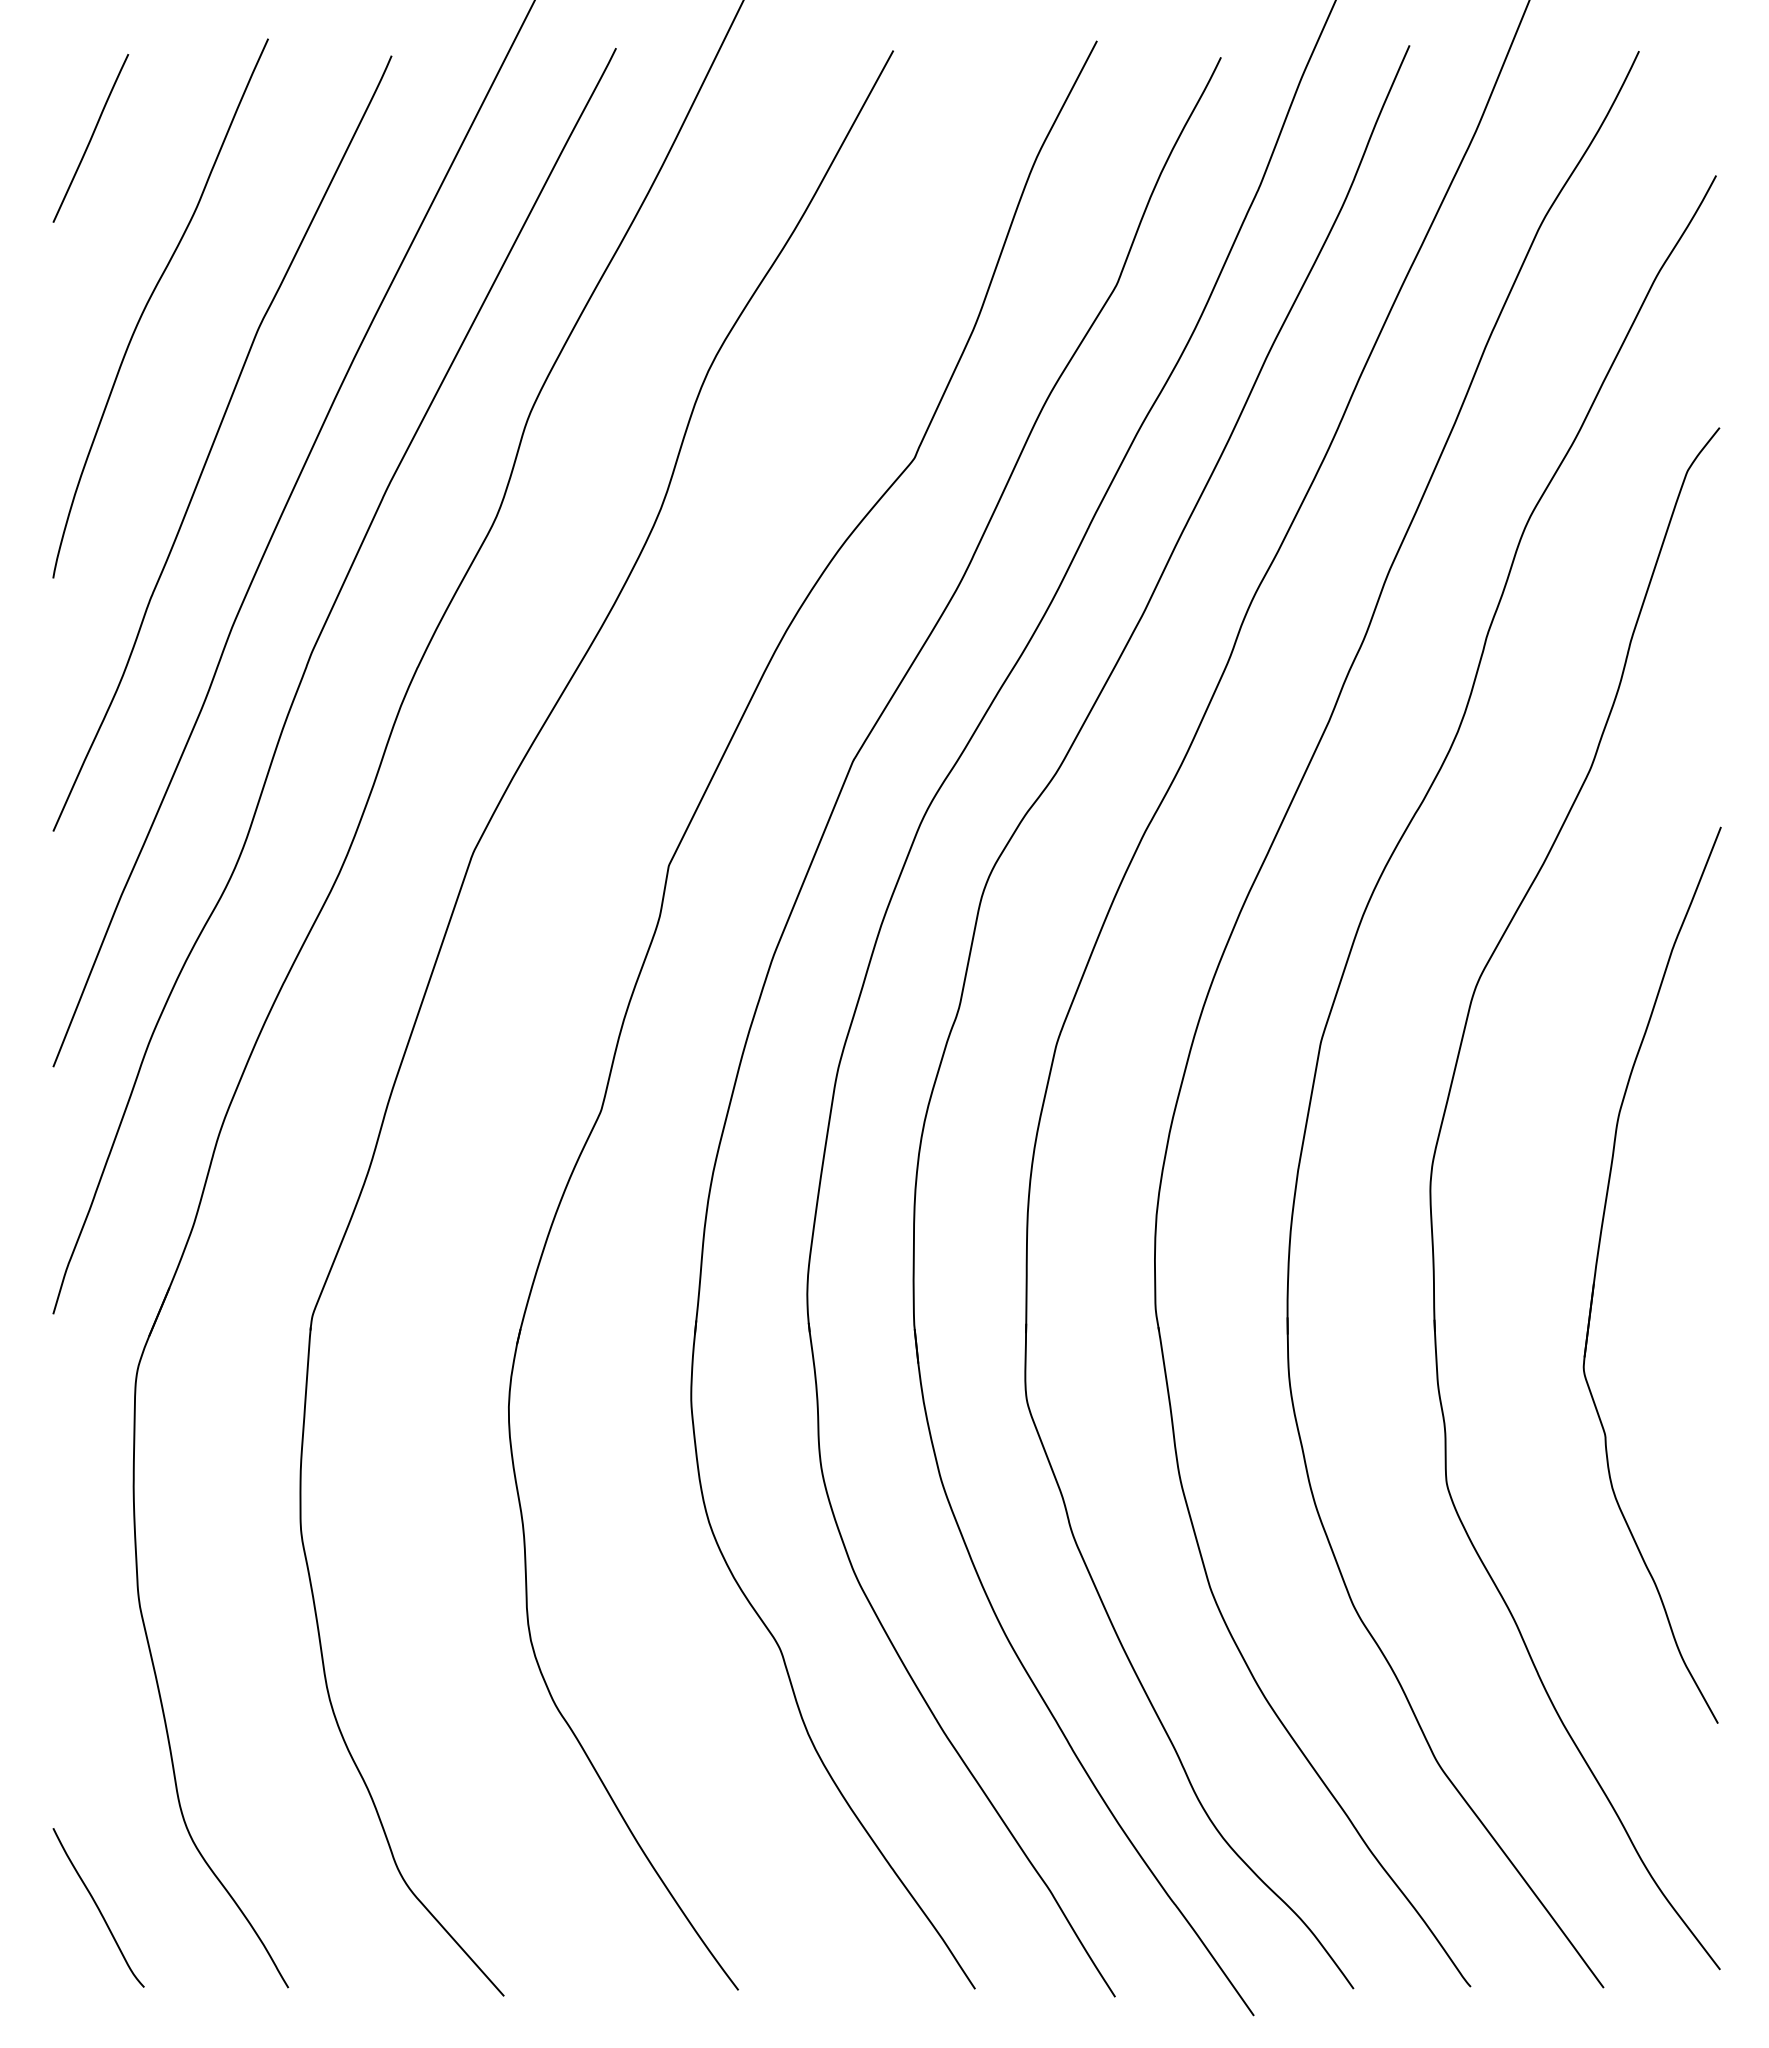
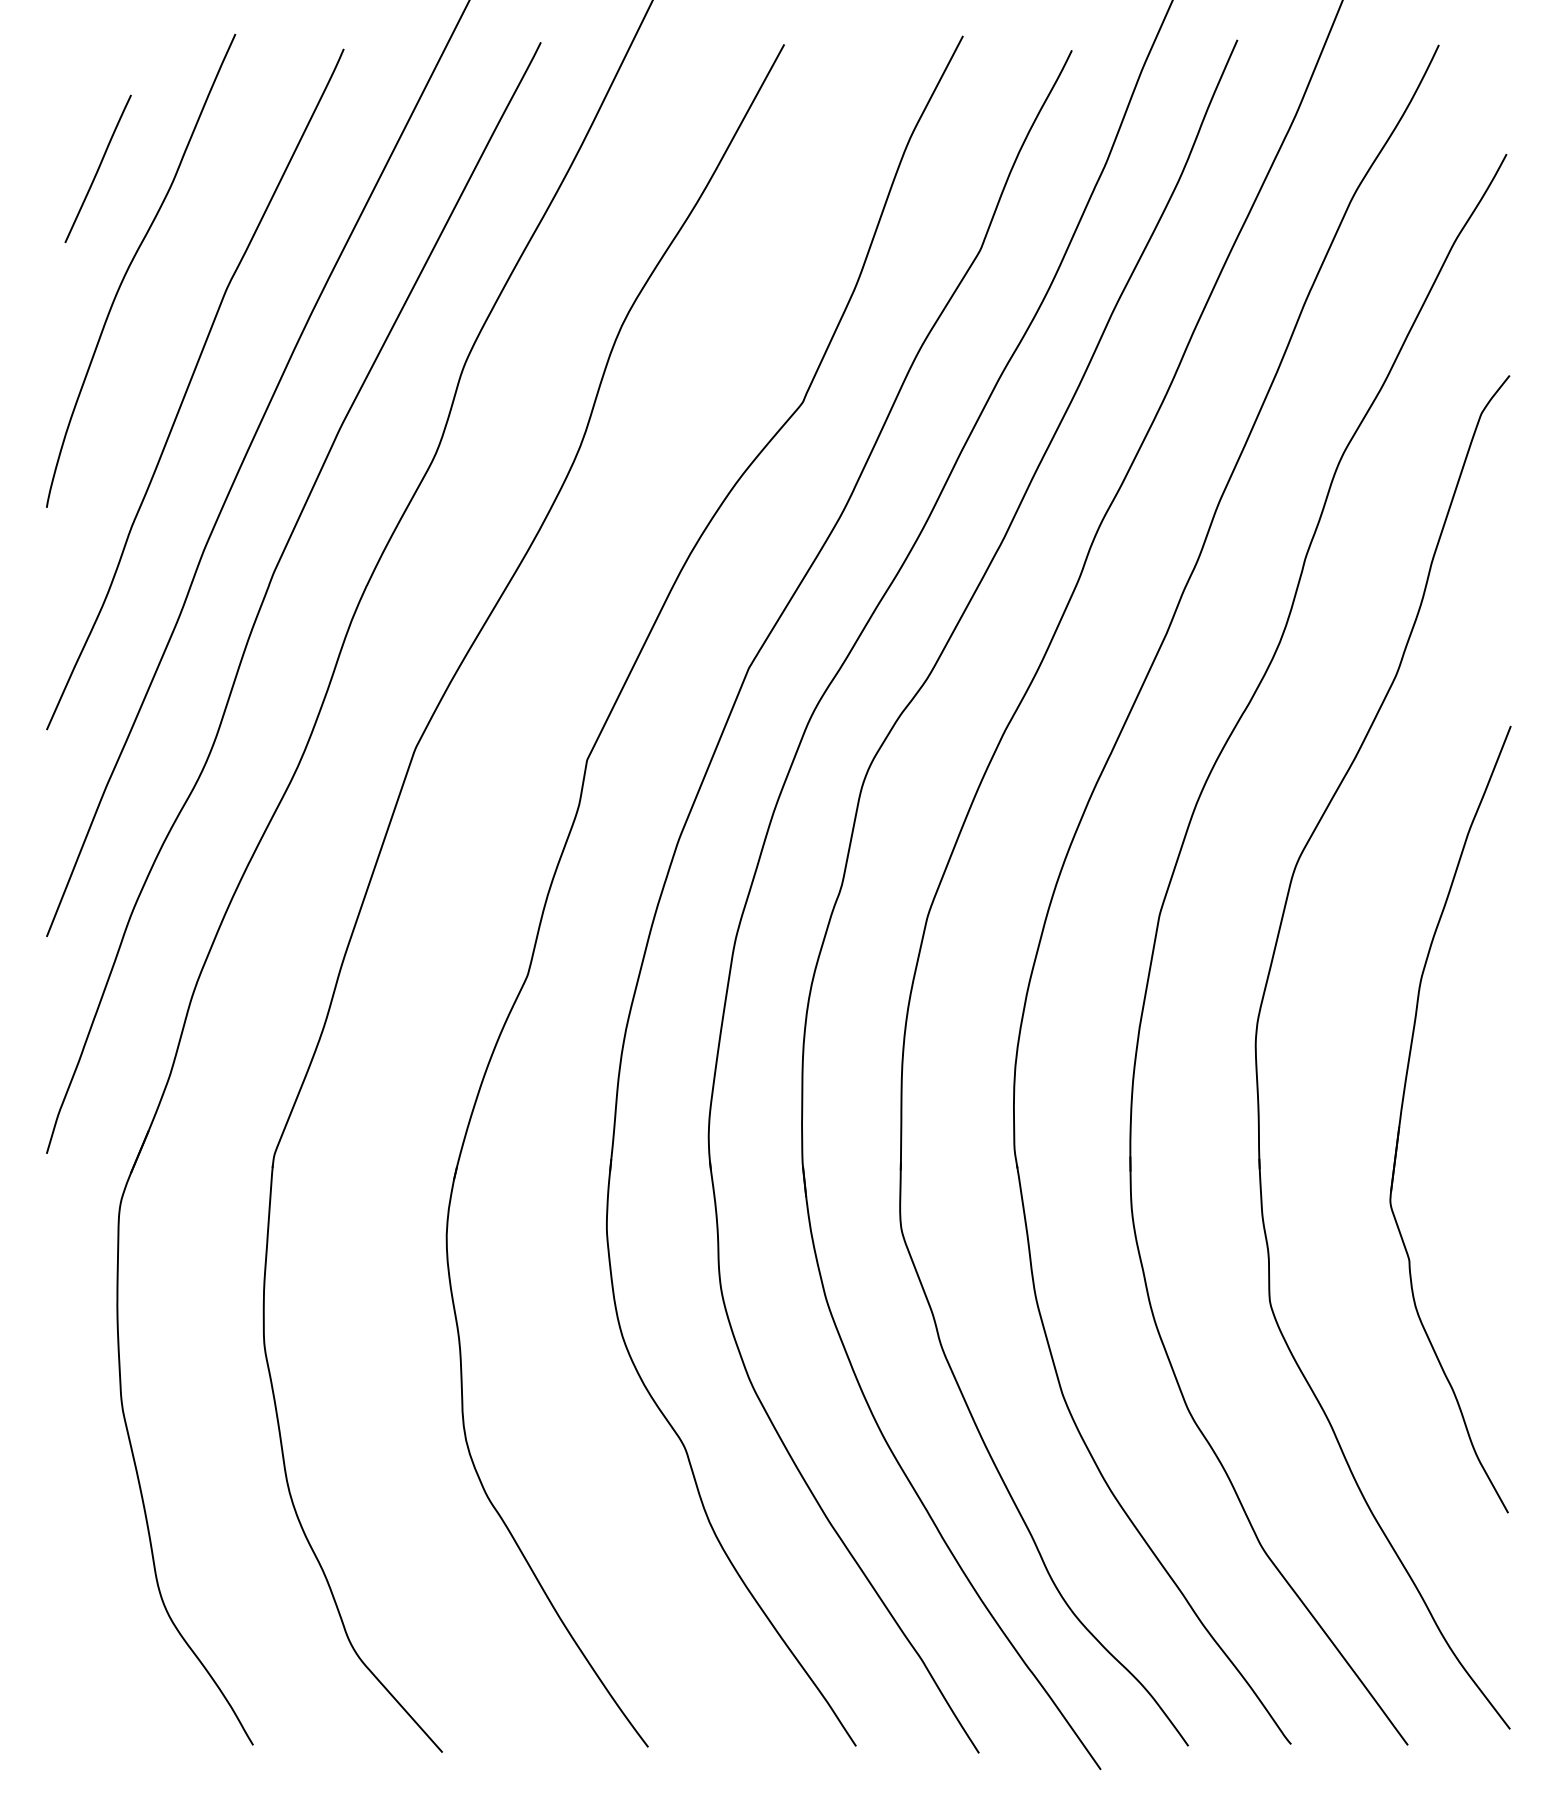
line: (90, 138) -> (97, 169), moved
curve: (98, 1907) -> (86, 1674), removed

